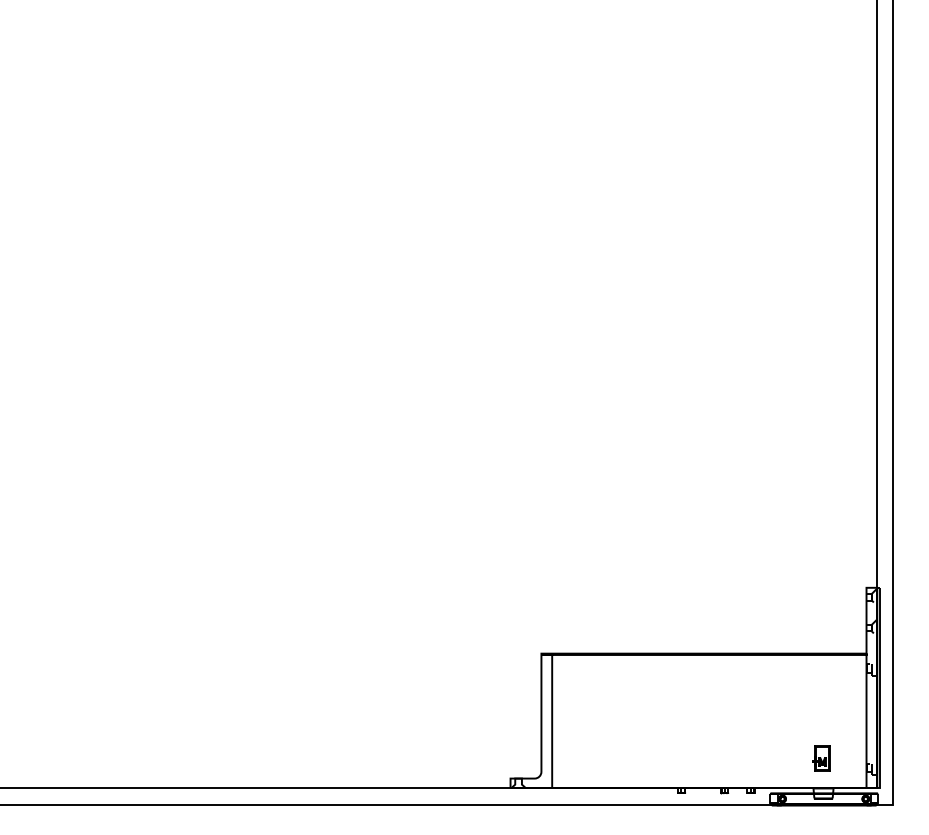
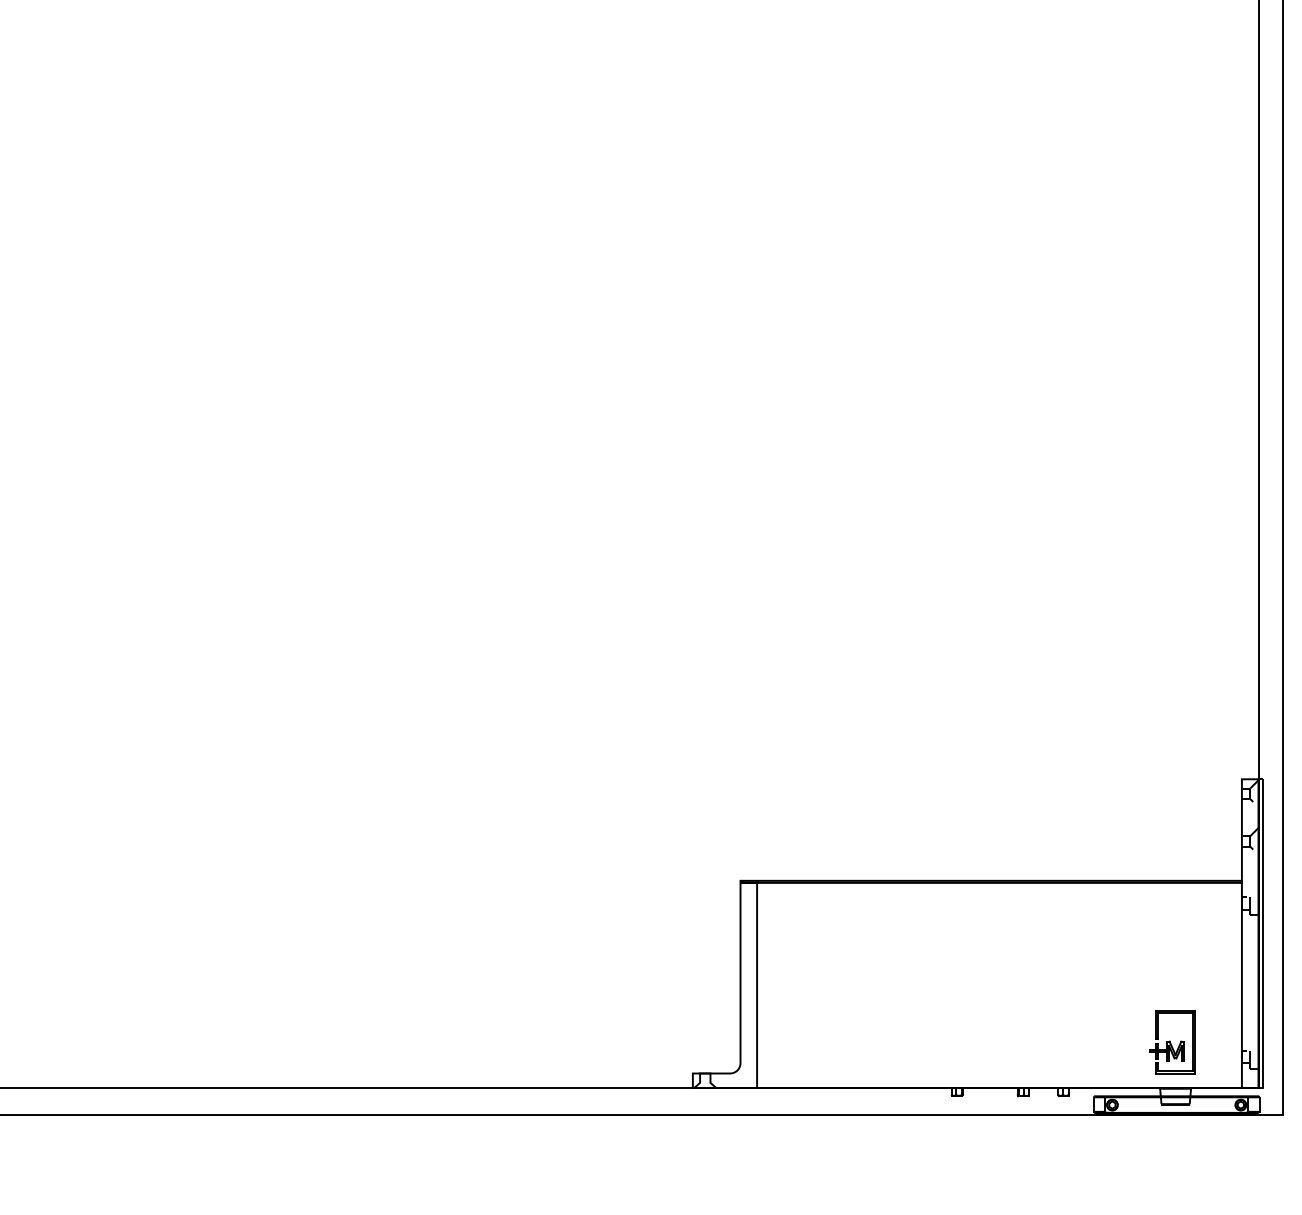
part: (821, 758) -> (1172, 1042), size x1.67

